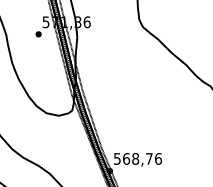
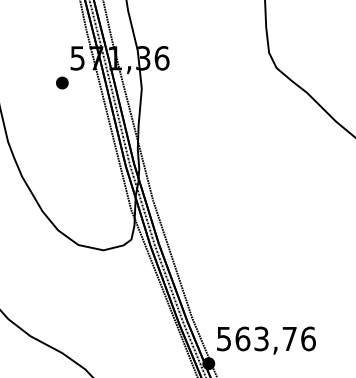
text: (135, 158) -> (261, 338), 568,76 -> 563,76

